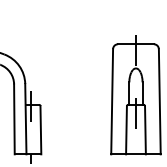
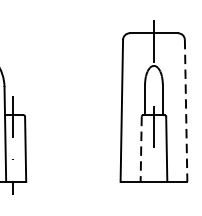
line: (159, 101) -> (185, 110), solid -> dashed
line: (126, 130) -> (141, 149), solid -> dashed

